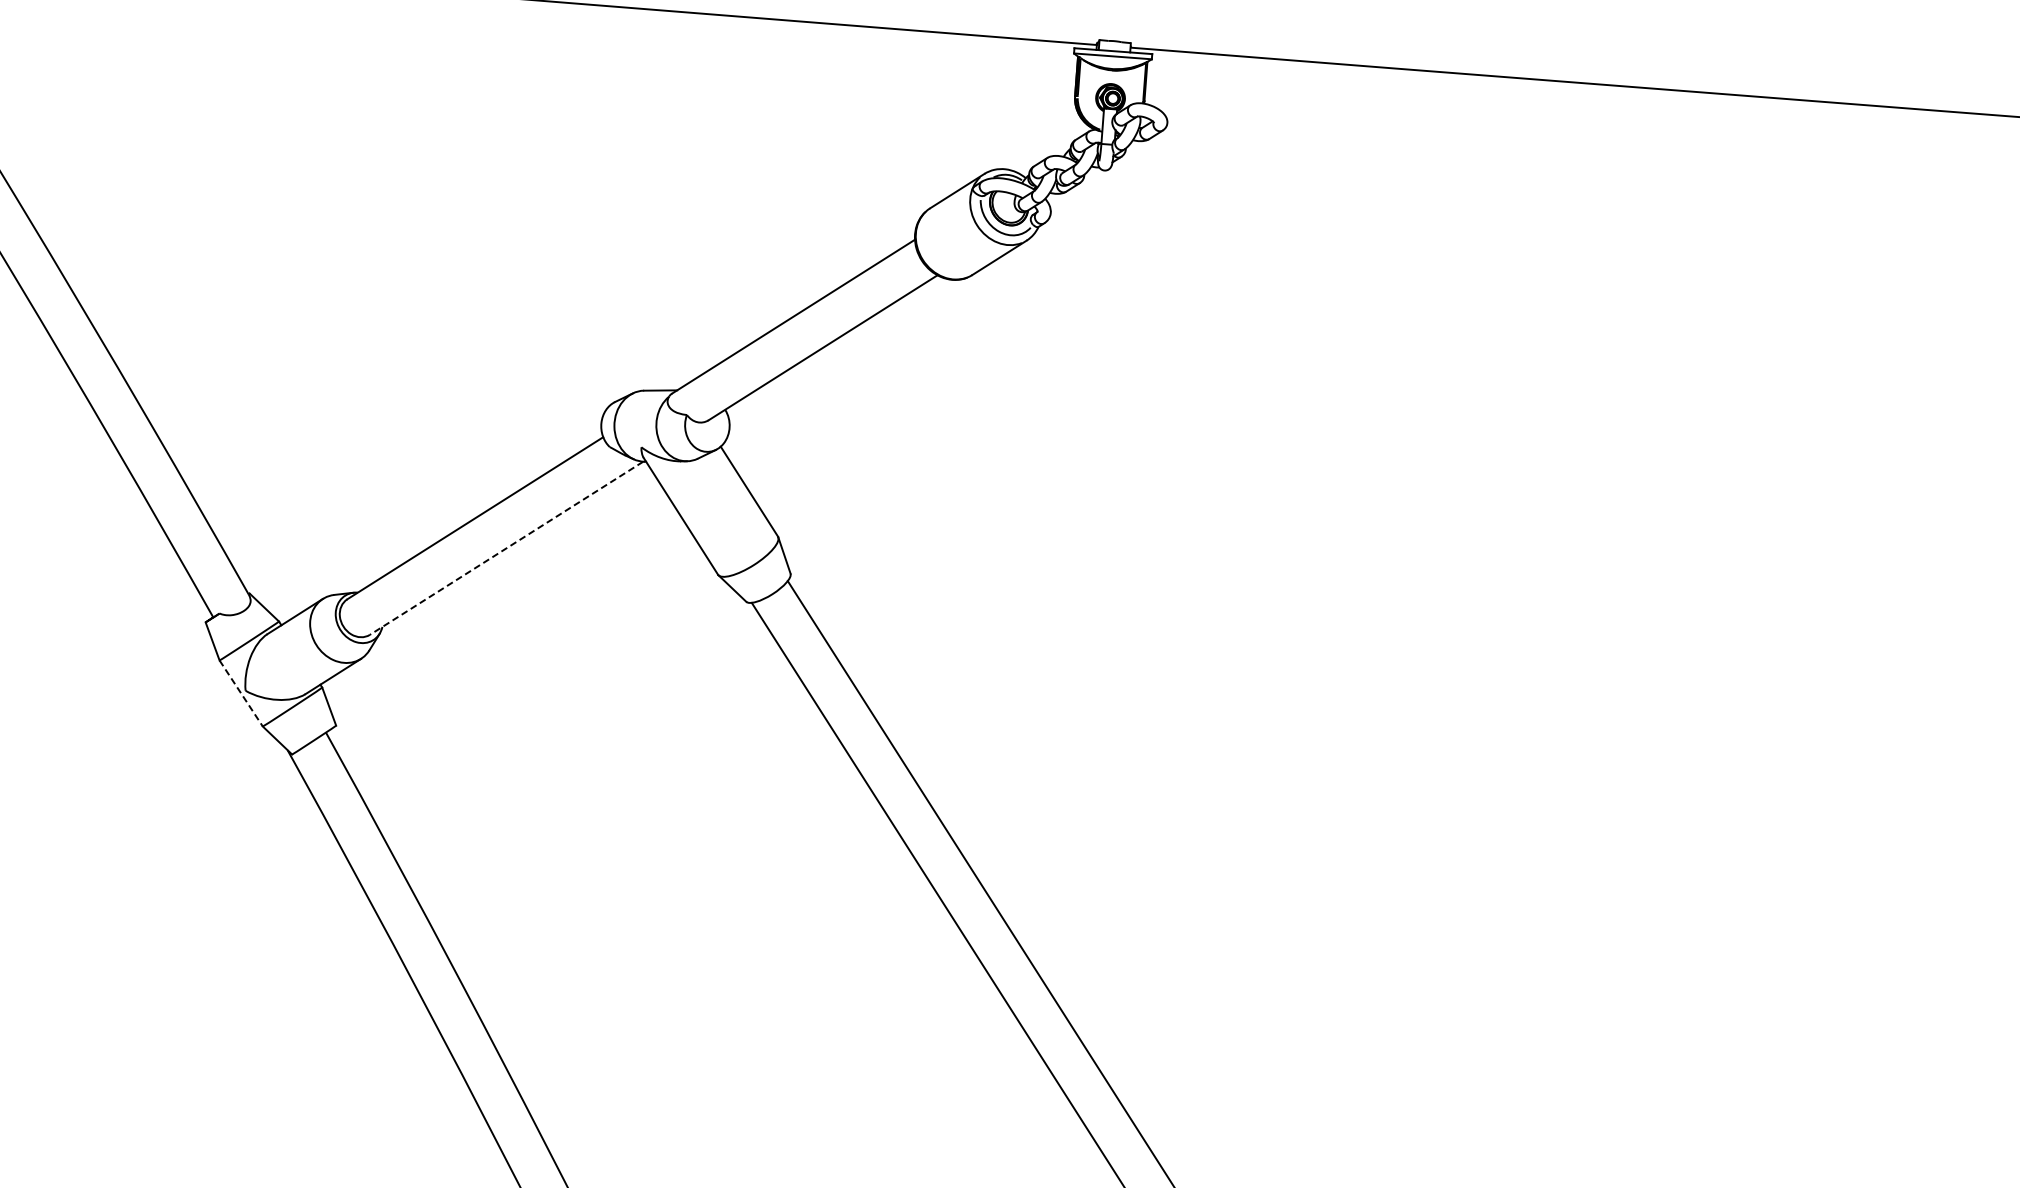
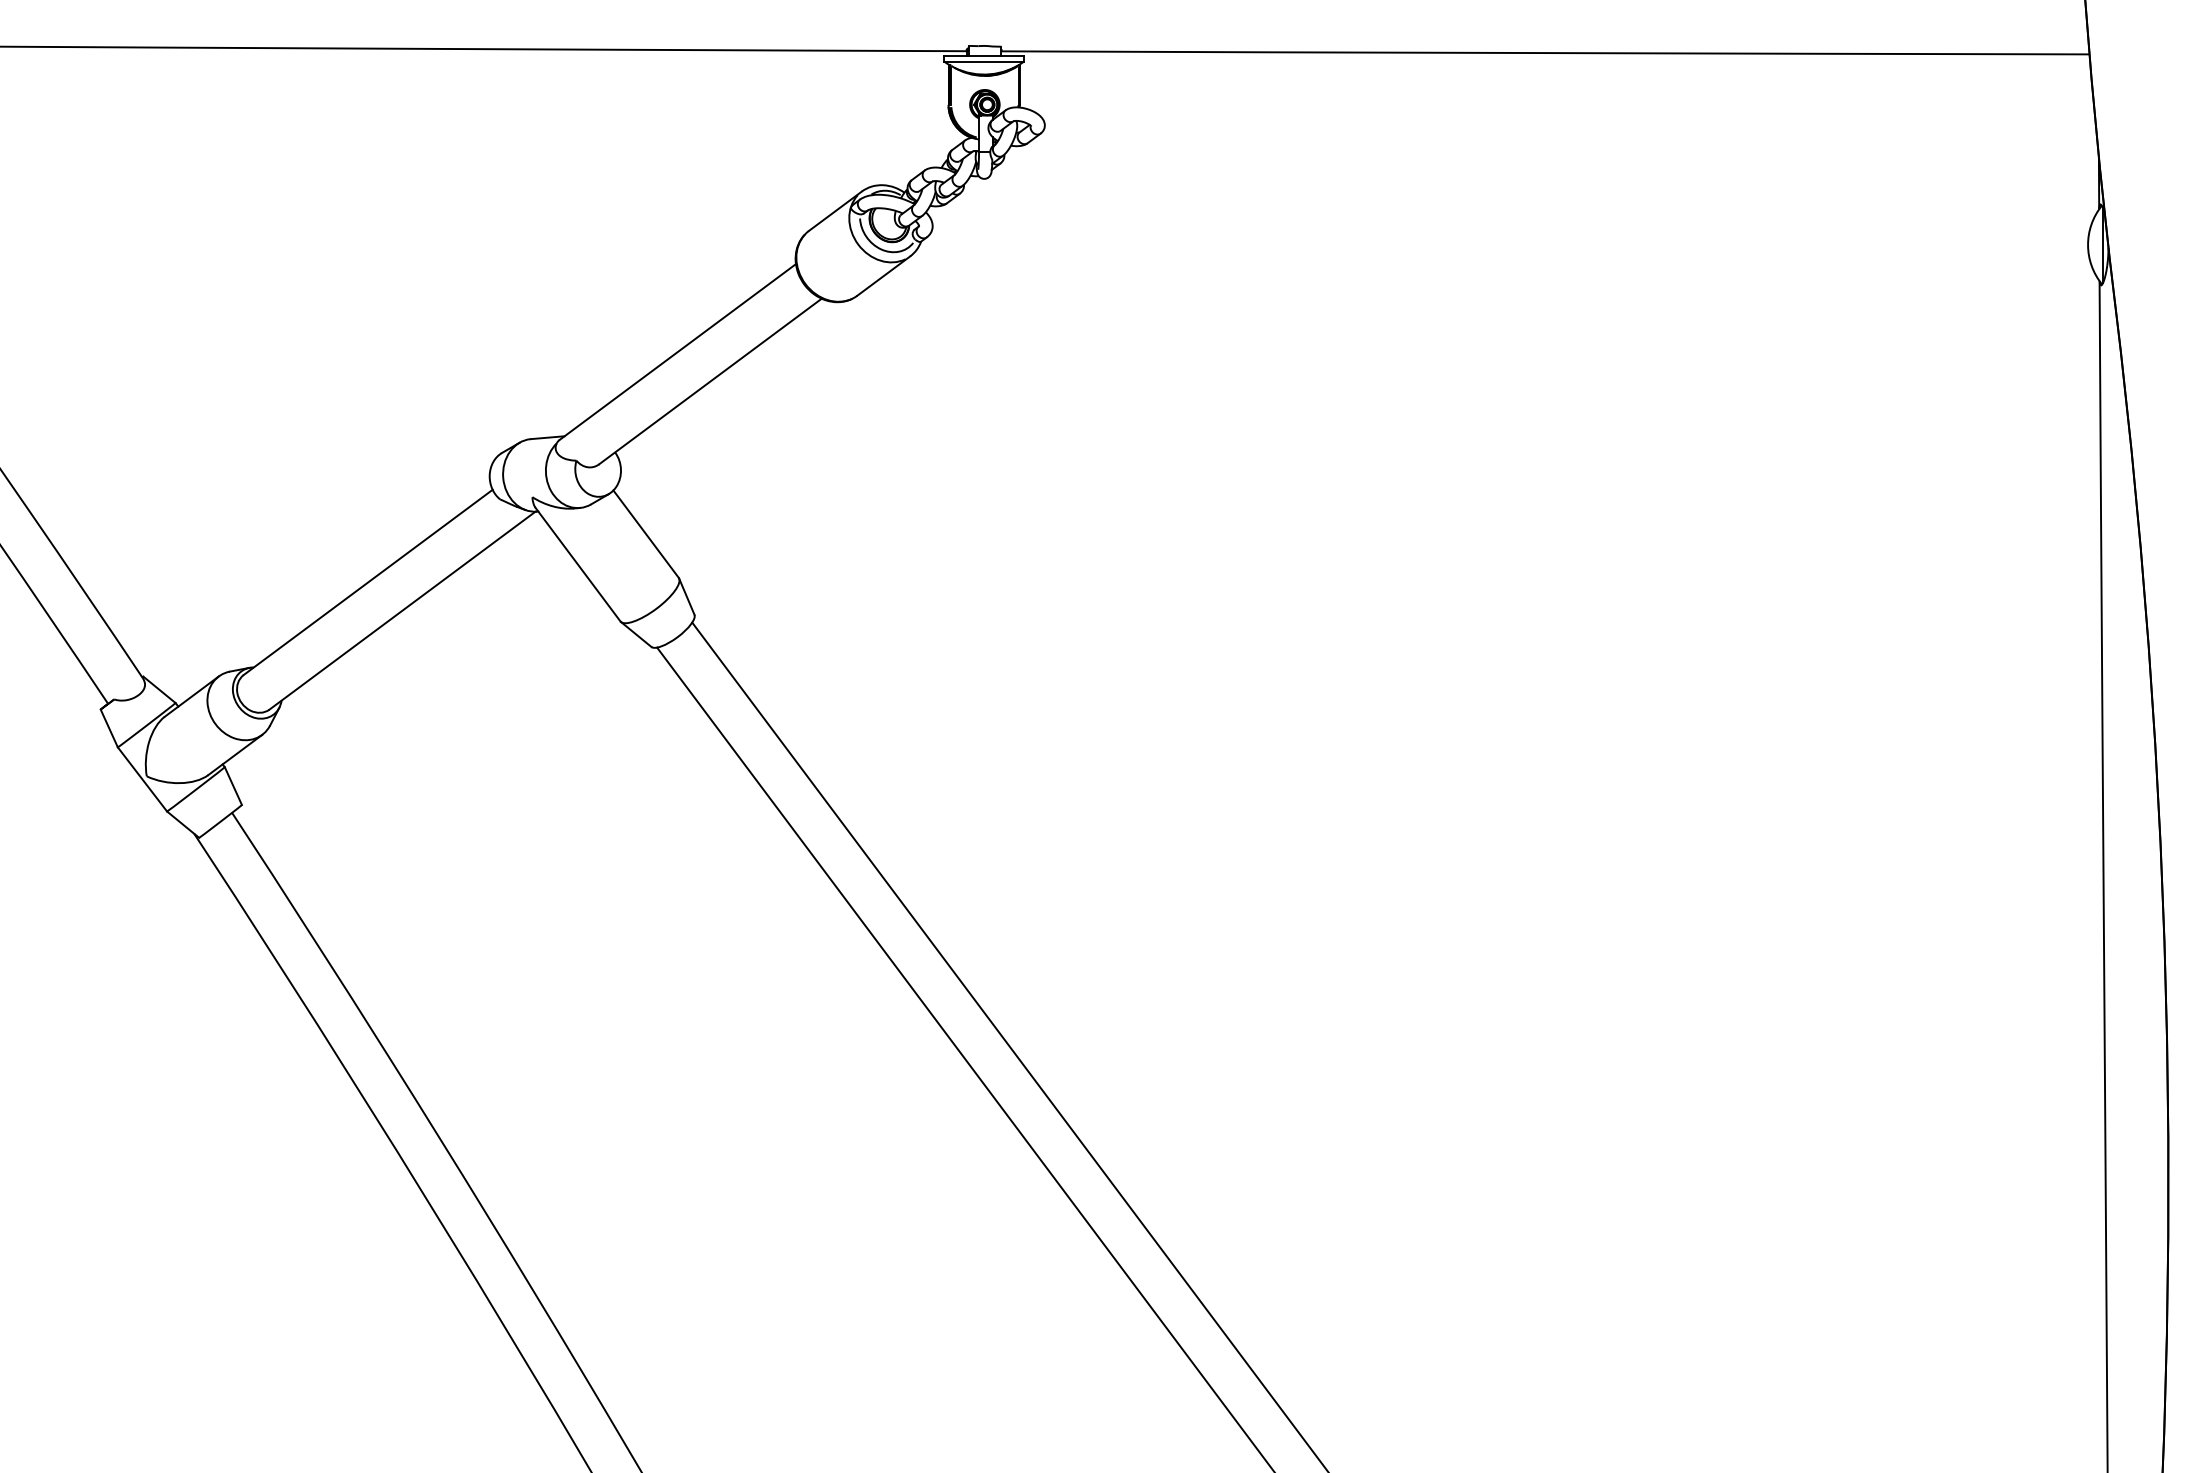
line: (506, 548) -> (402, 610), dashed -> solid
line: (241, 693) -> (142, 779), dashed -> solid

